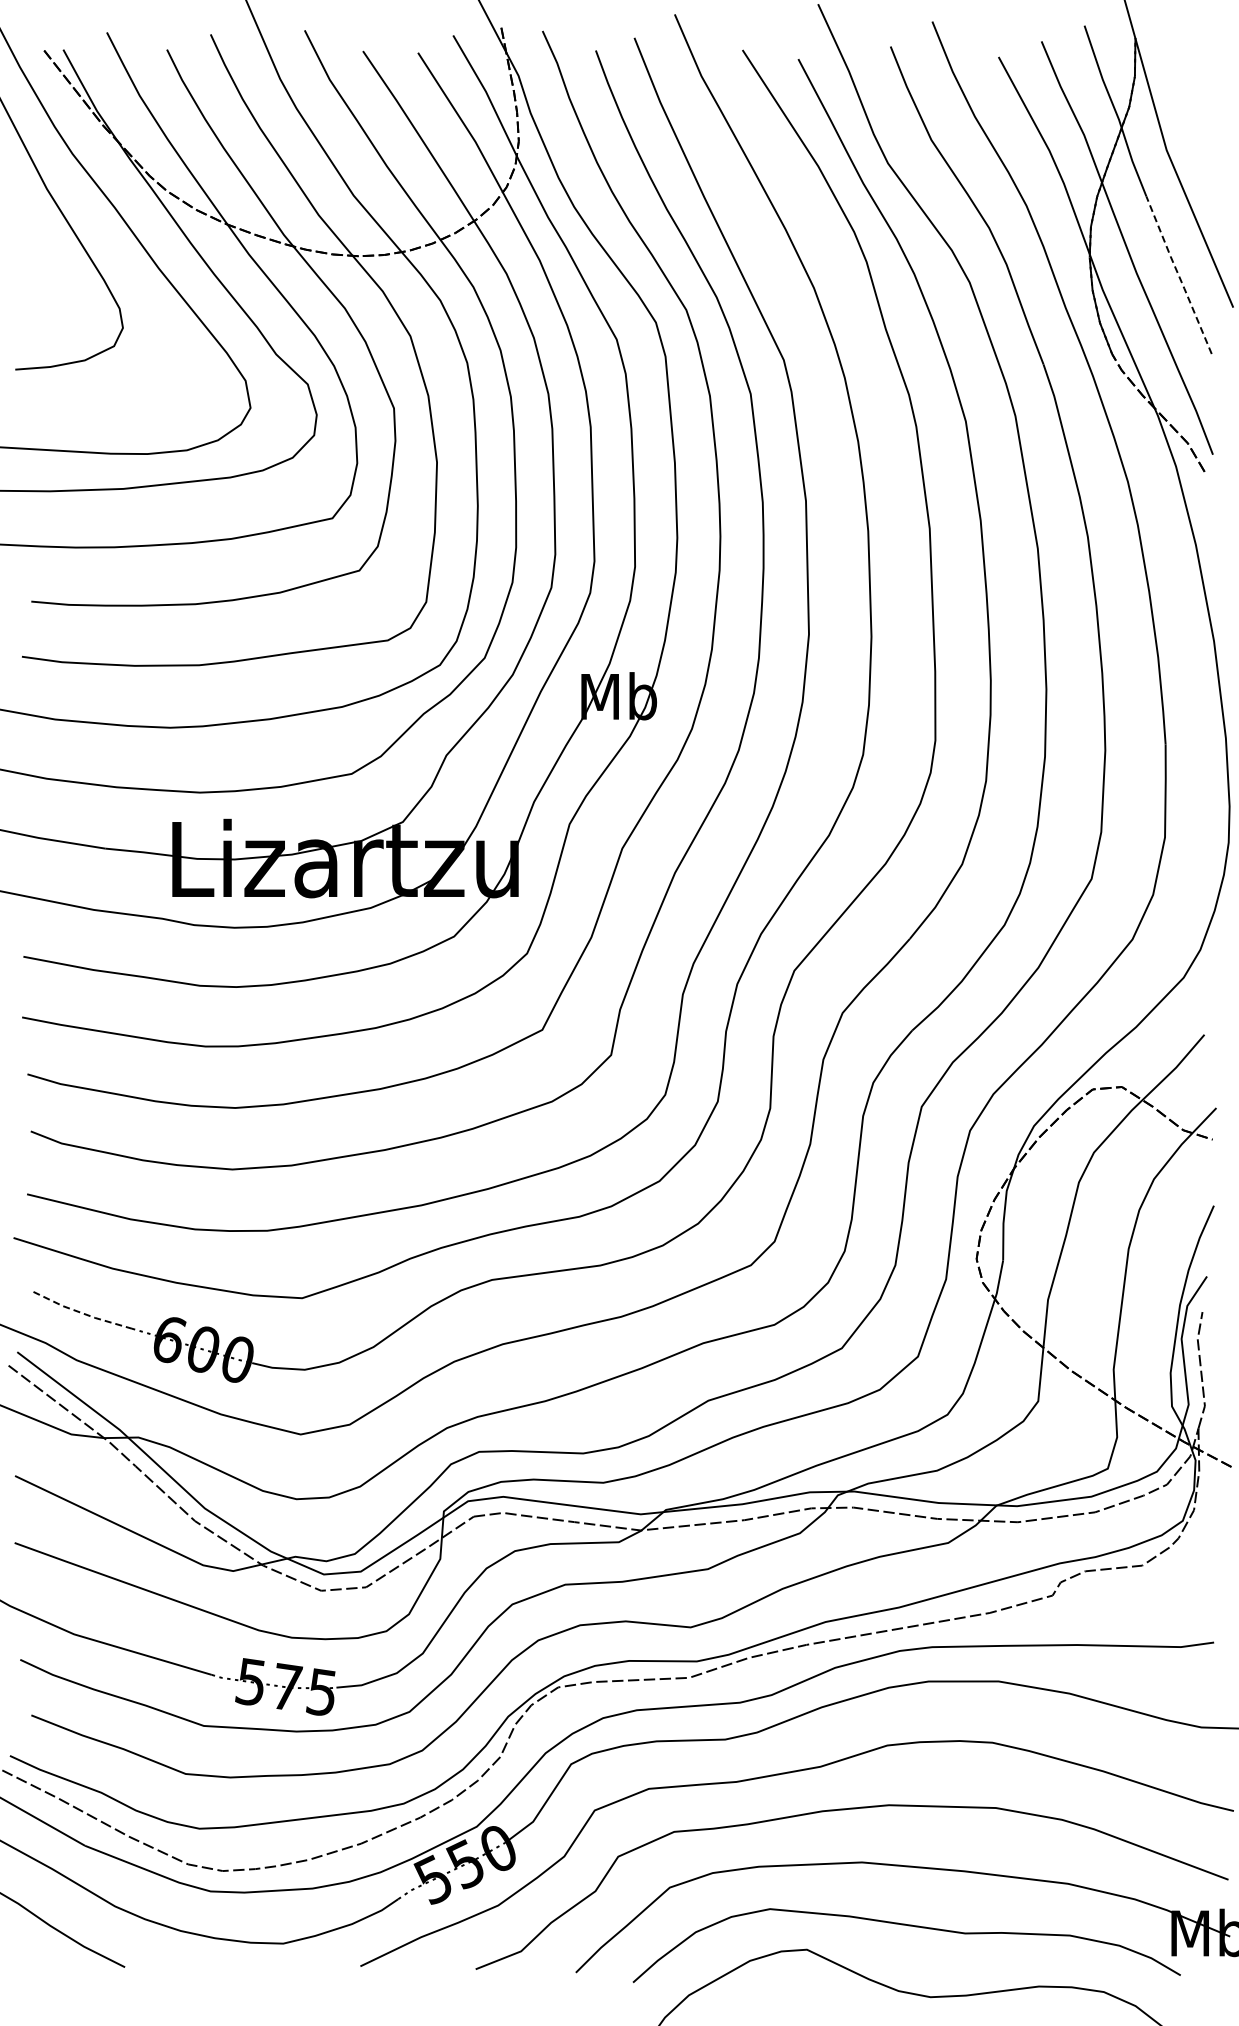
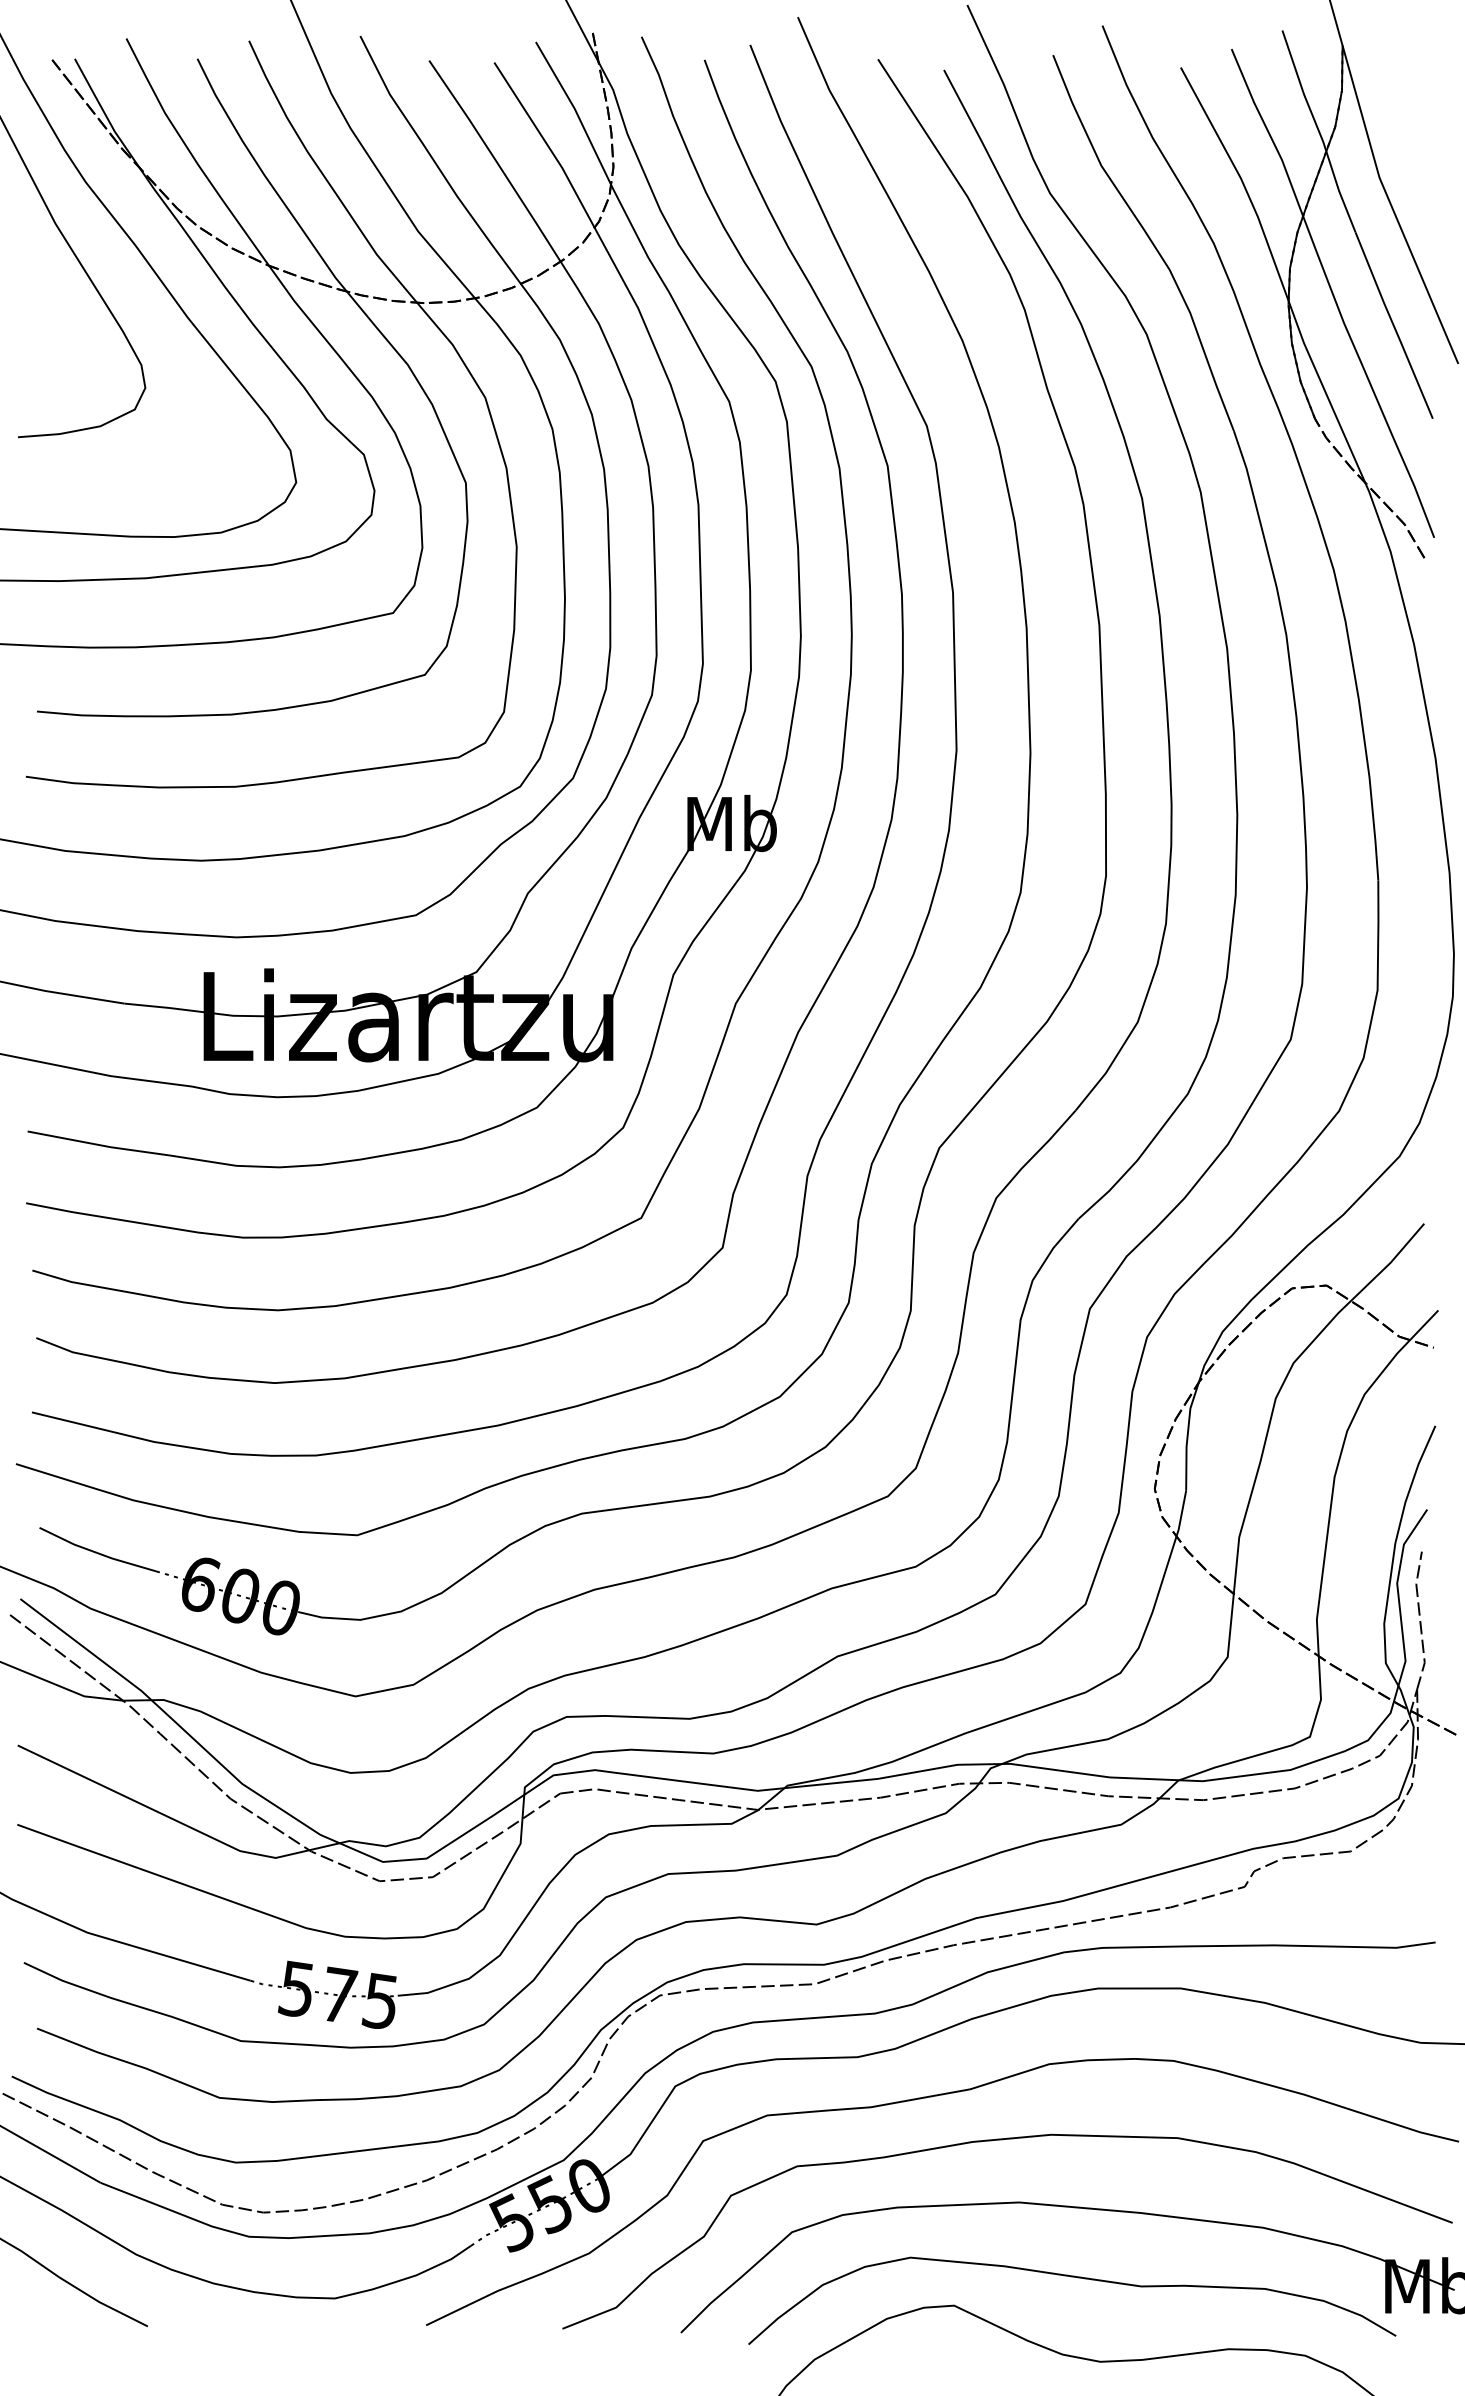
line: (1178, 275) -> (1393, 325), dashed -> solid
line: (82, 1313) -> (97, 1553), dashed -> solid

